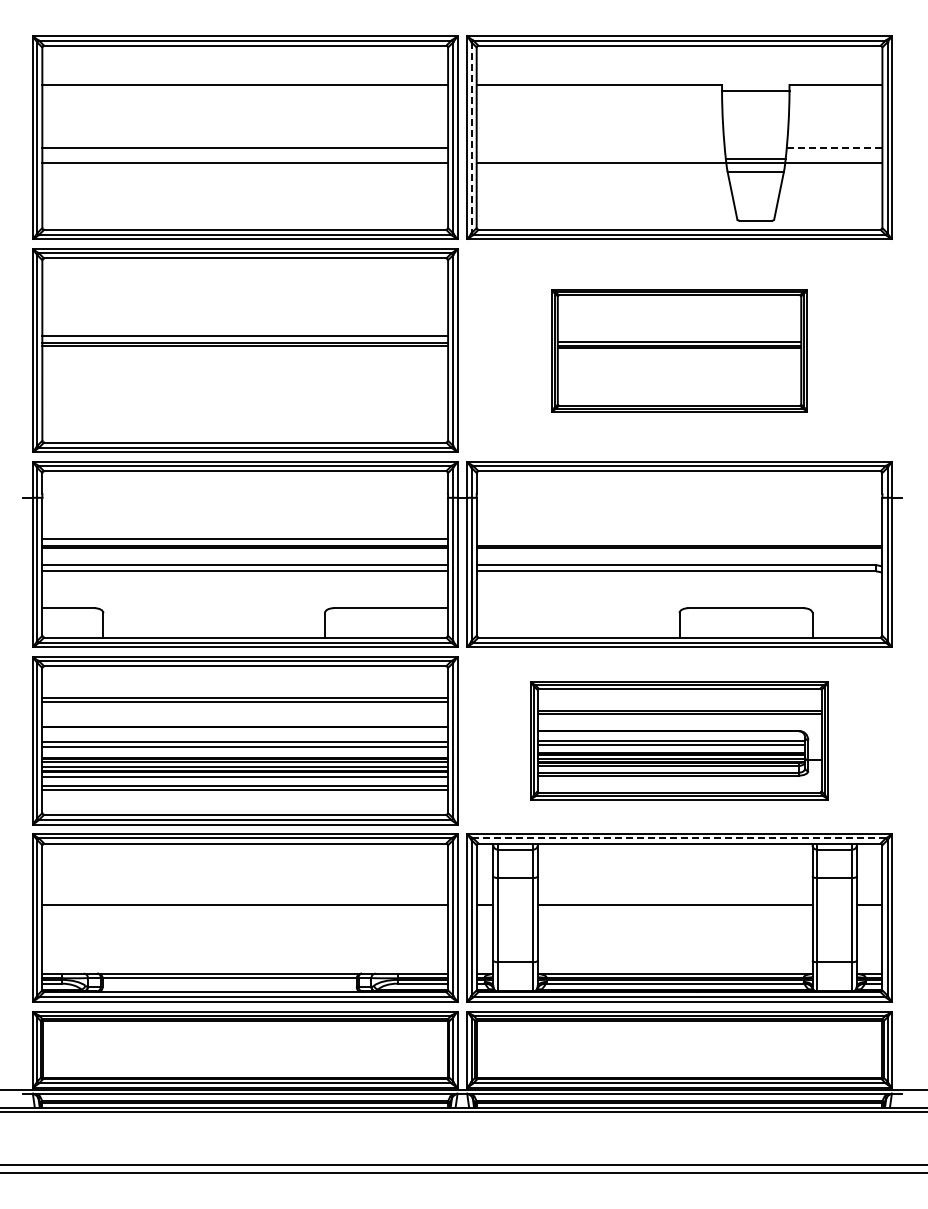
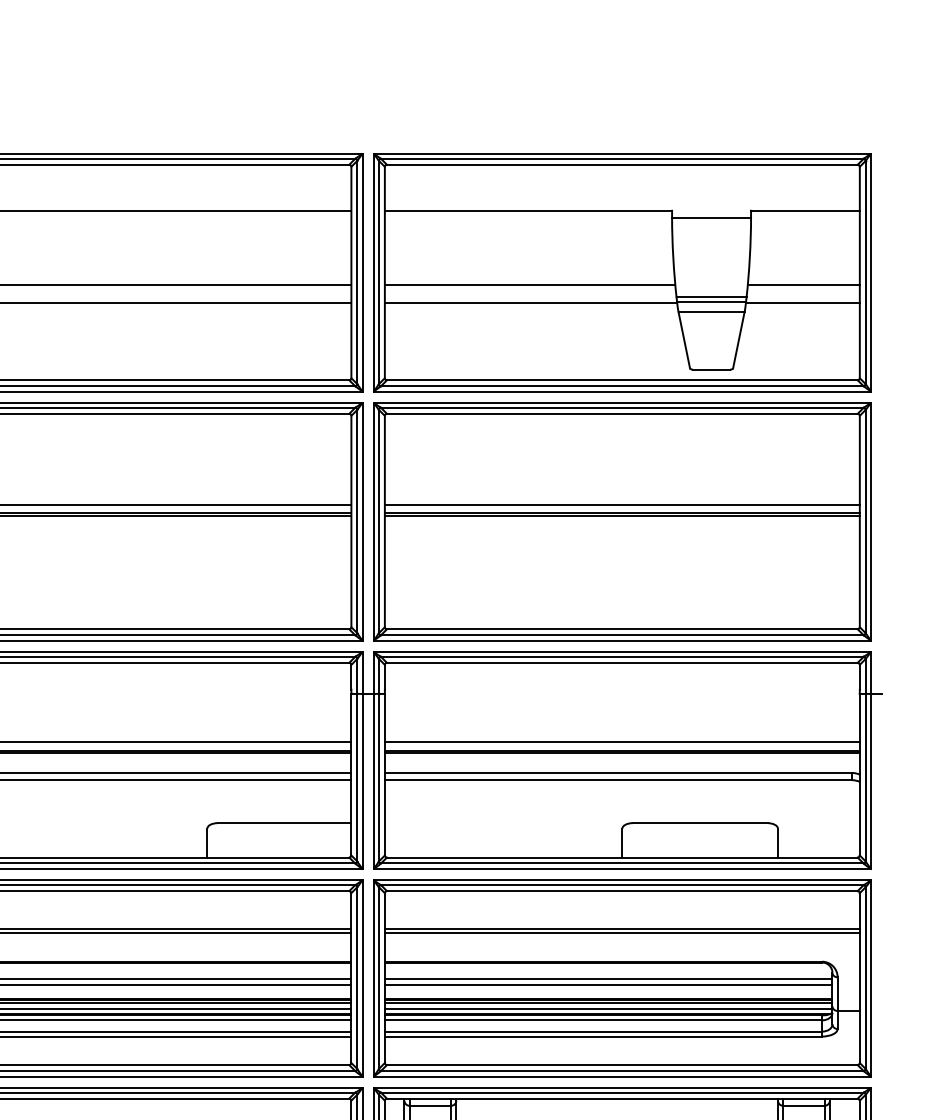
line: (471, 138) -> (378, 273), dashed -> solid
line: (600, 148) -> (529, 285), added
line: (834, 148) -> (803, 285), dashed -> solid
part: (679, 350) -> (622, 521), size x1.67
line: (679, 538) -> (622, 741), added
part: (679, 740) -> (622, 978), size x1.43
line: (679, 838) -> (622, 1092), dashed -> solid

